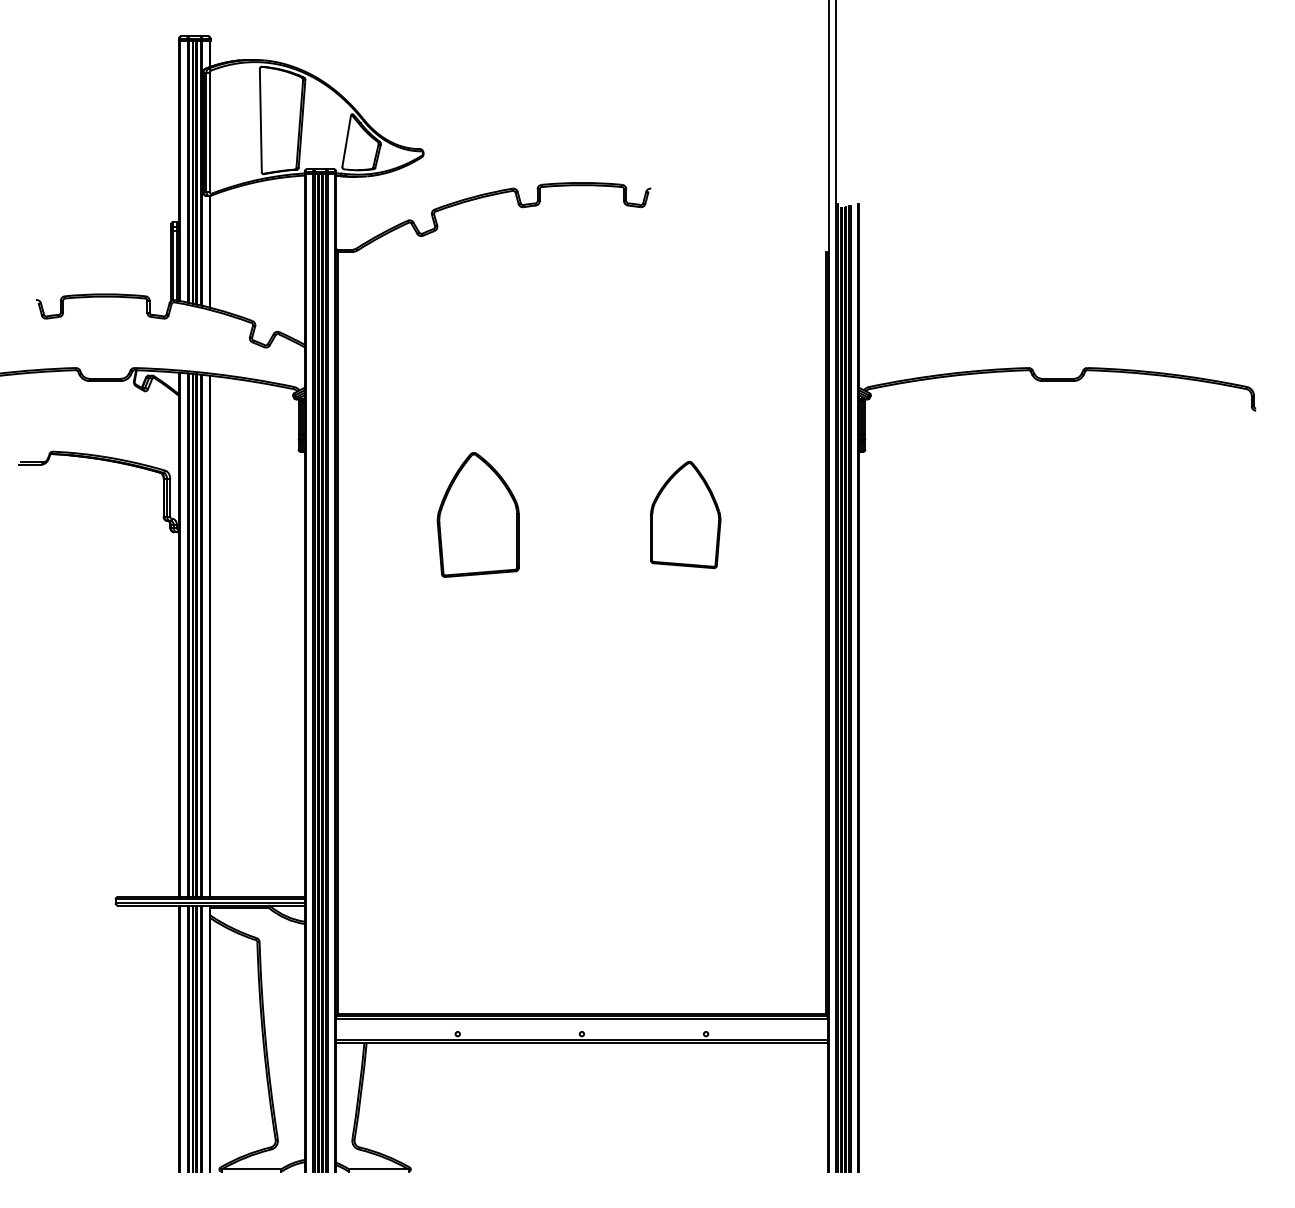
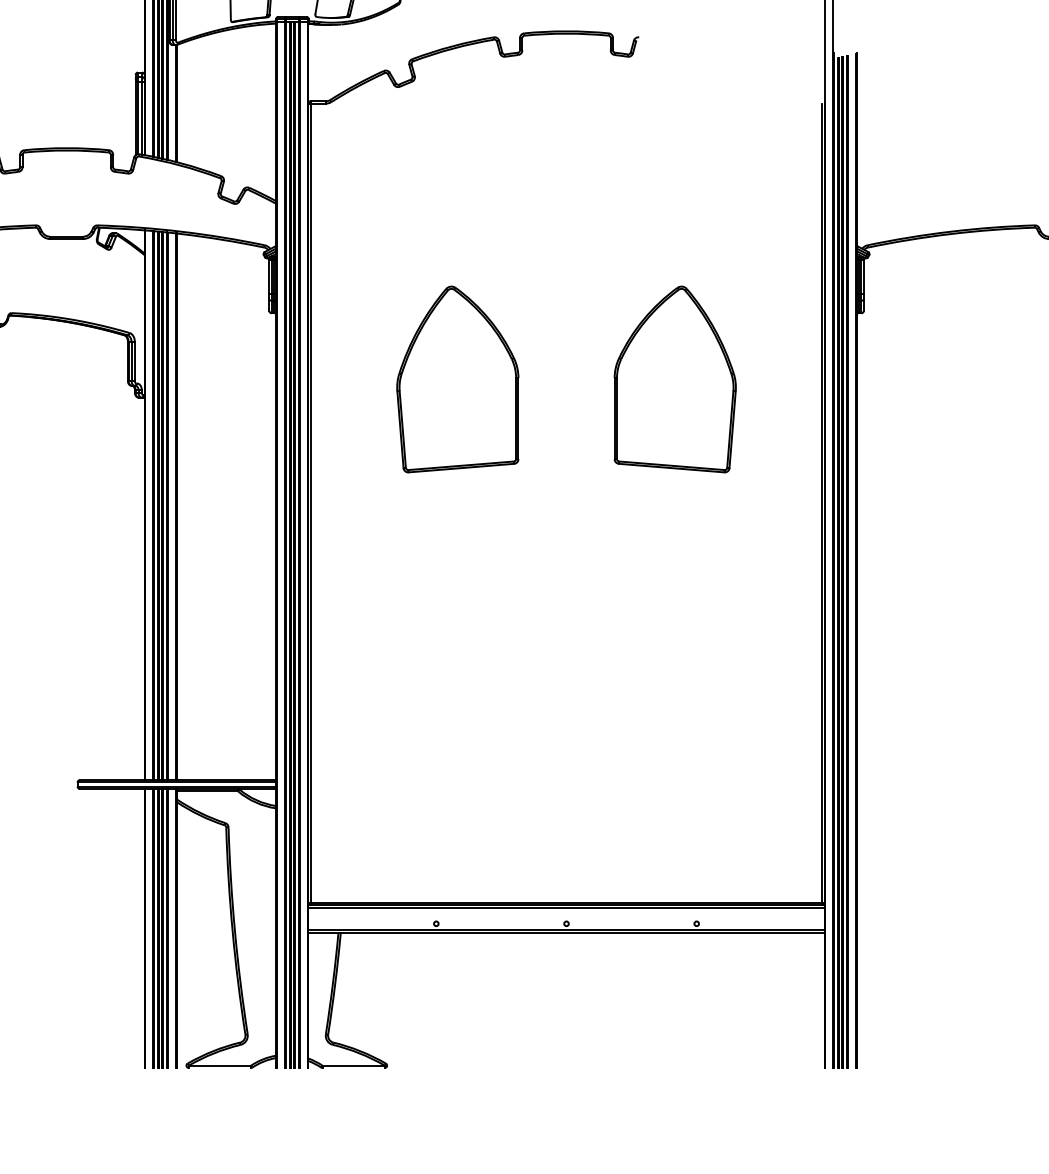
part: (477, 514) -> (457, 378), size x1.43
part: (685, 514) -> (675, 378), size x1.67

